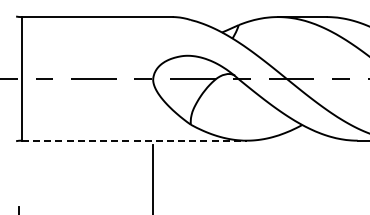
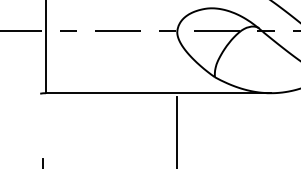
line: (134, 140) -> (158, 93), dashed -> solid

